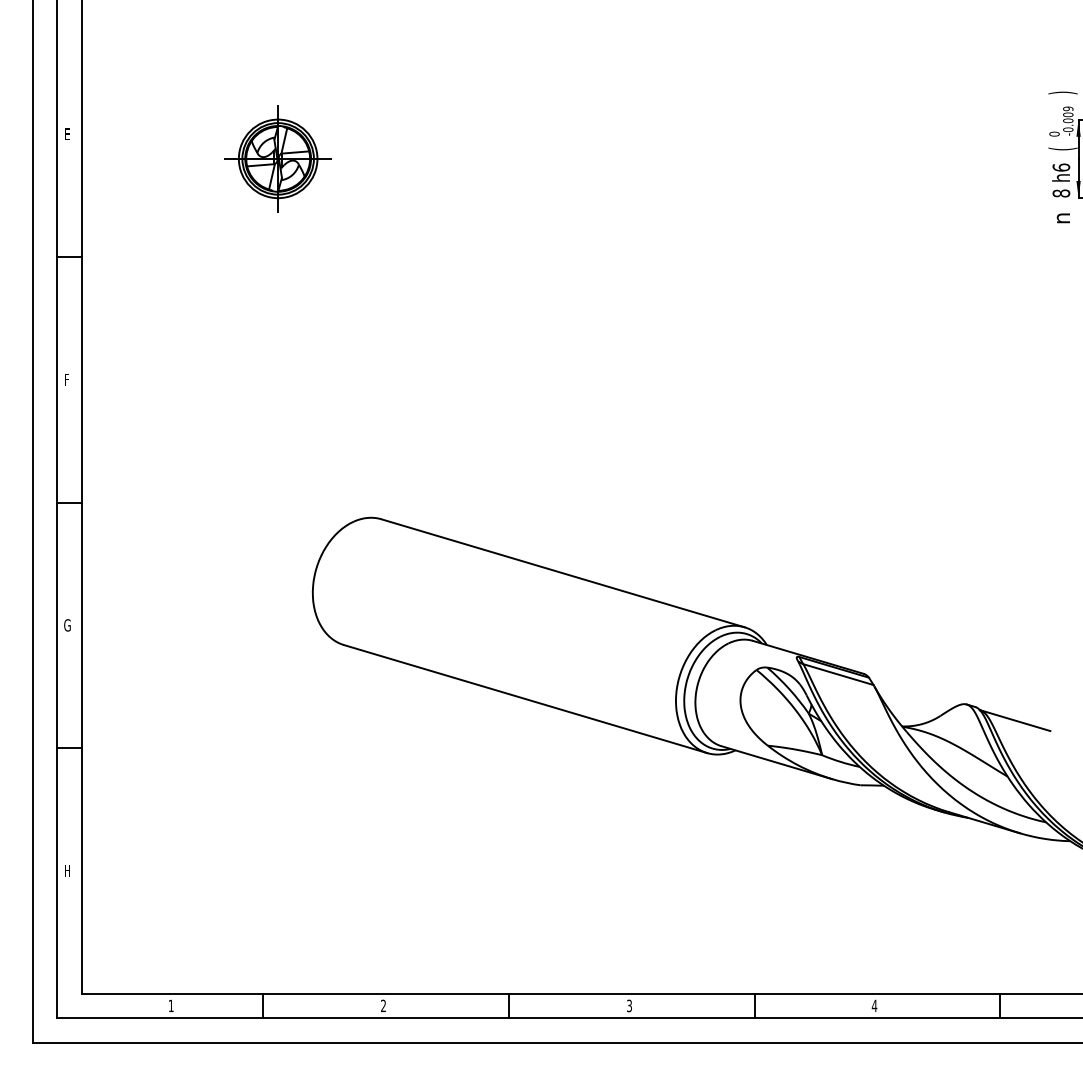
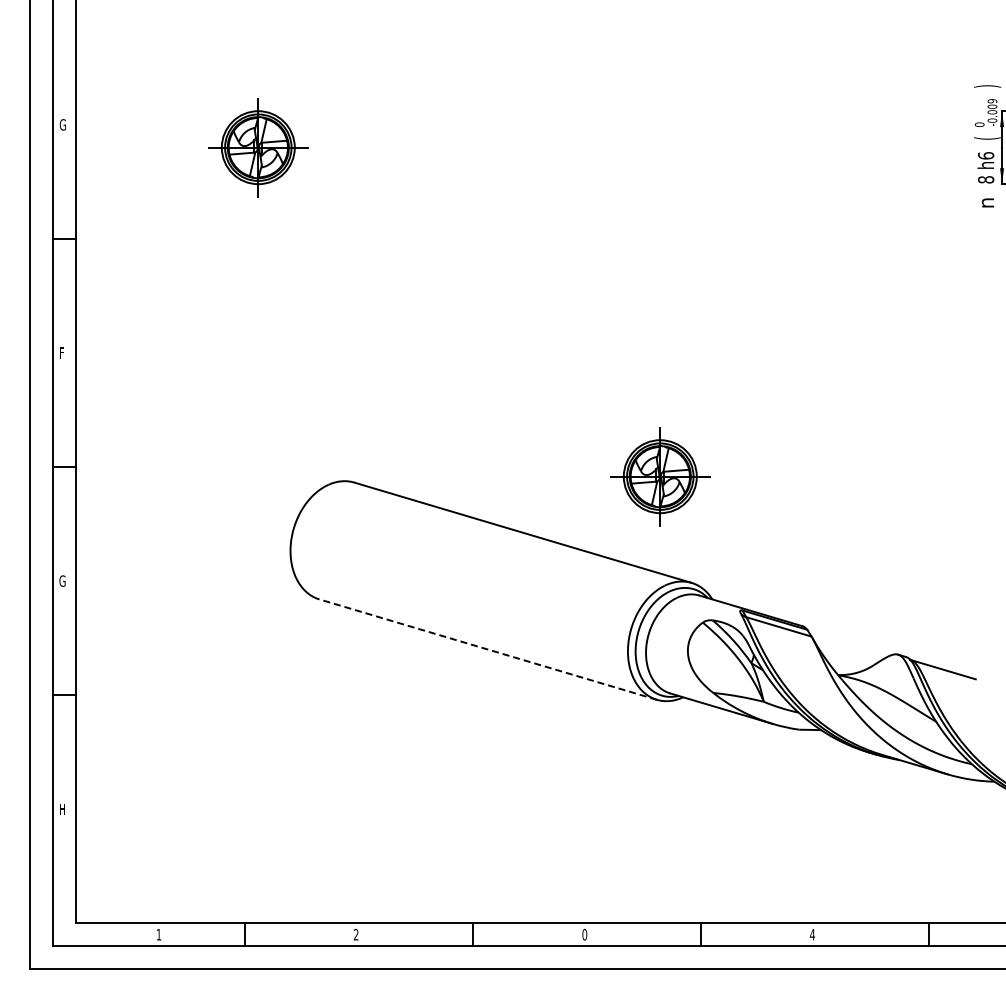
text: (67, 133) -> (62, 124), E -> G
part: (711, 512) -> (660, 476), added
line: (524, 698) -> (487, 649), solid -> dashed
text: (629, 1005) -> (584, 934), 3 -> 0

